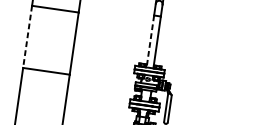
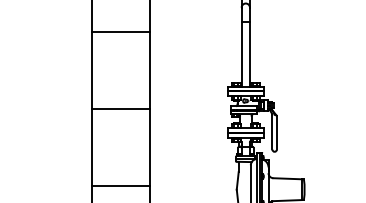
line: (27, 36) -> (91, 70), dashed -> solid
line: (150, 41) -> (241, 54), dashed -> solid

